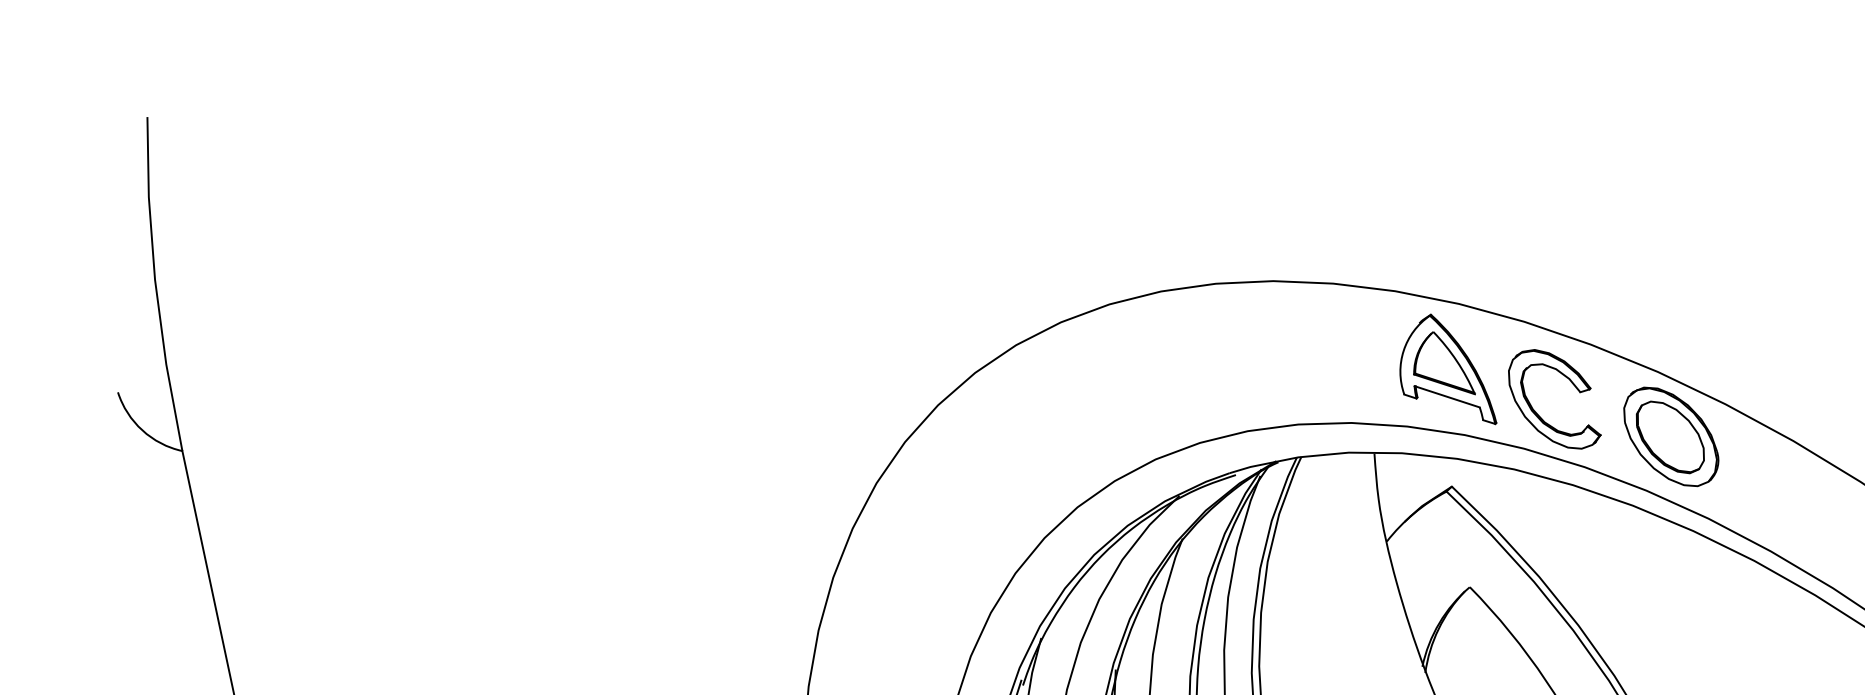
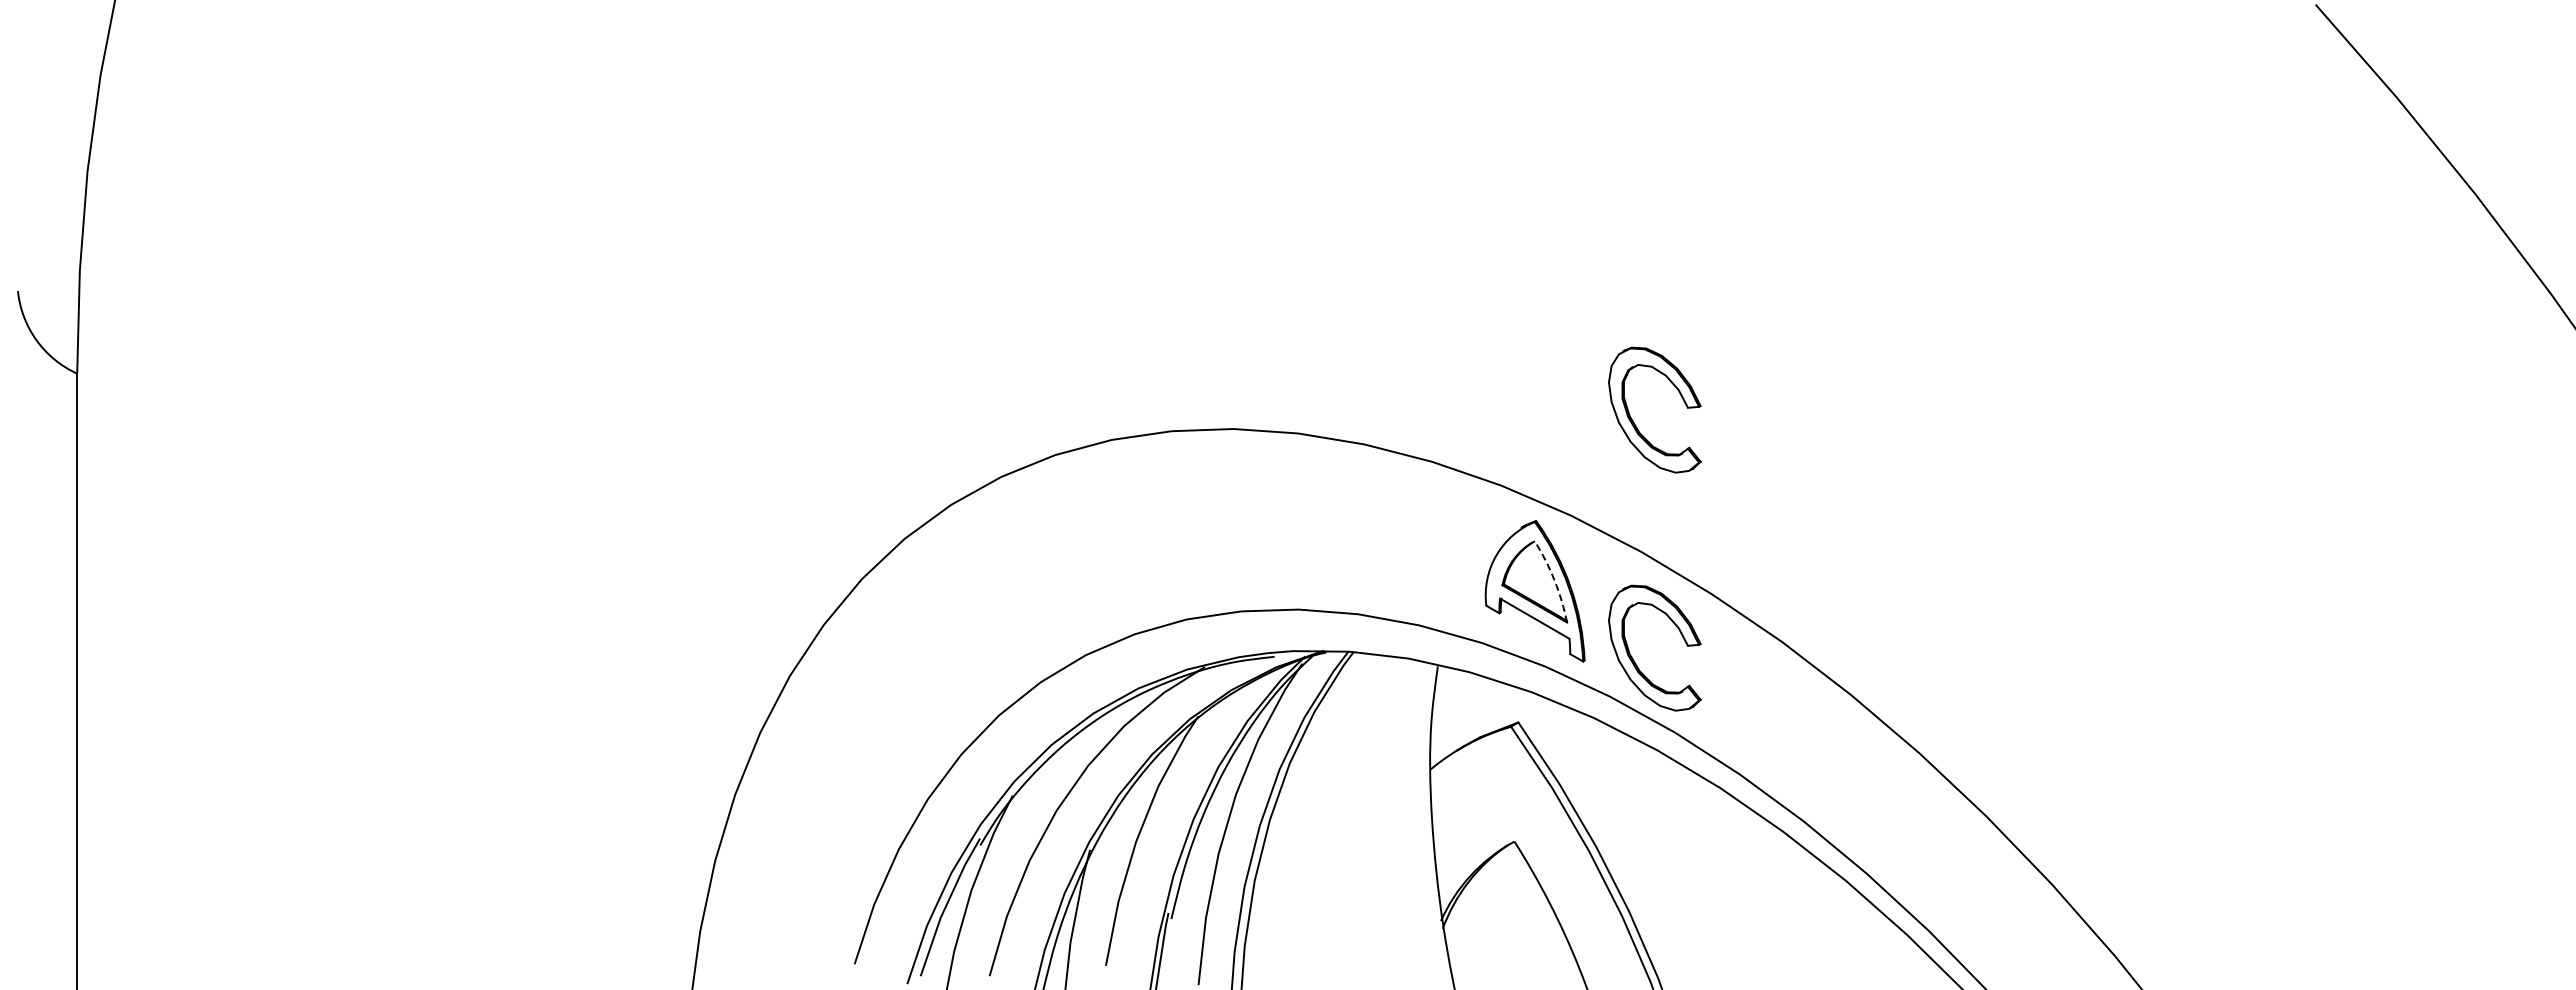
part: (1494, 213) -> (1633, 420), added
arc: (1456, 361) -> (1554, 580), solid -> dashed
part: (1670, 436) -> (1780, 718), removed

